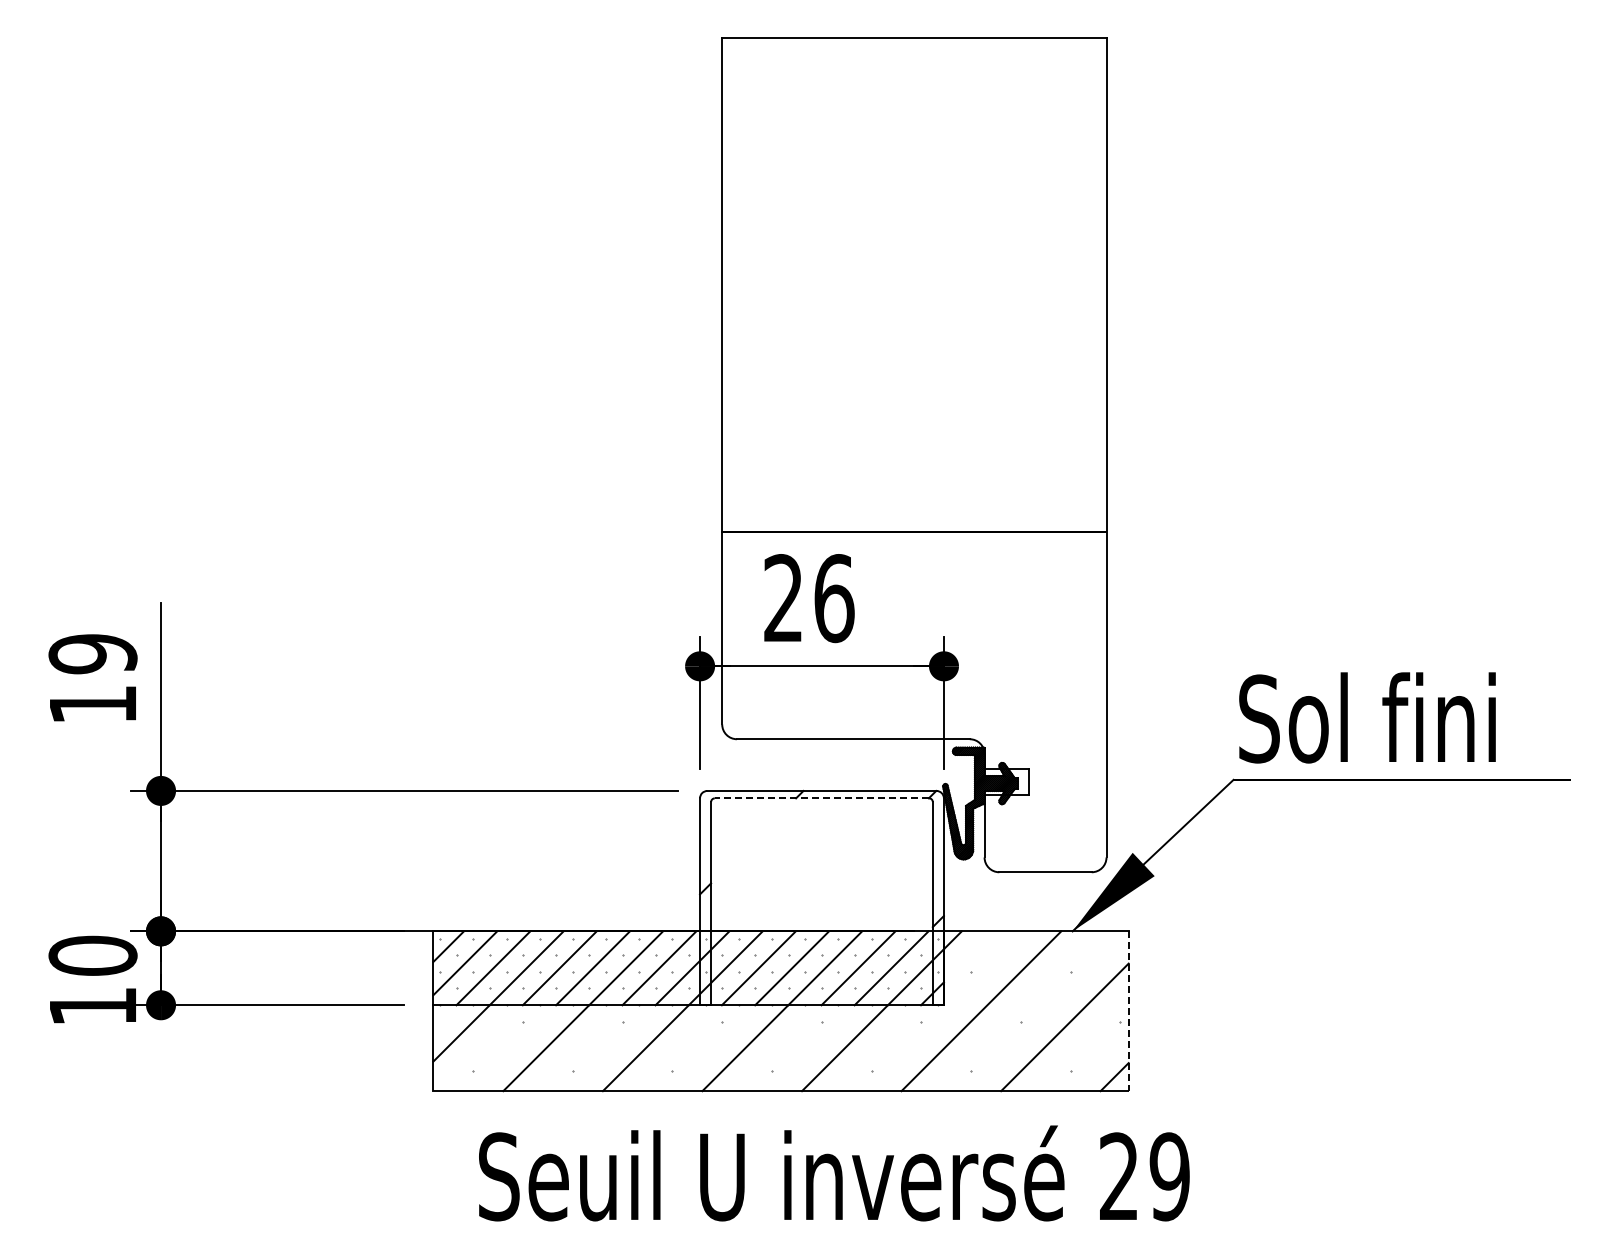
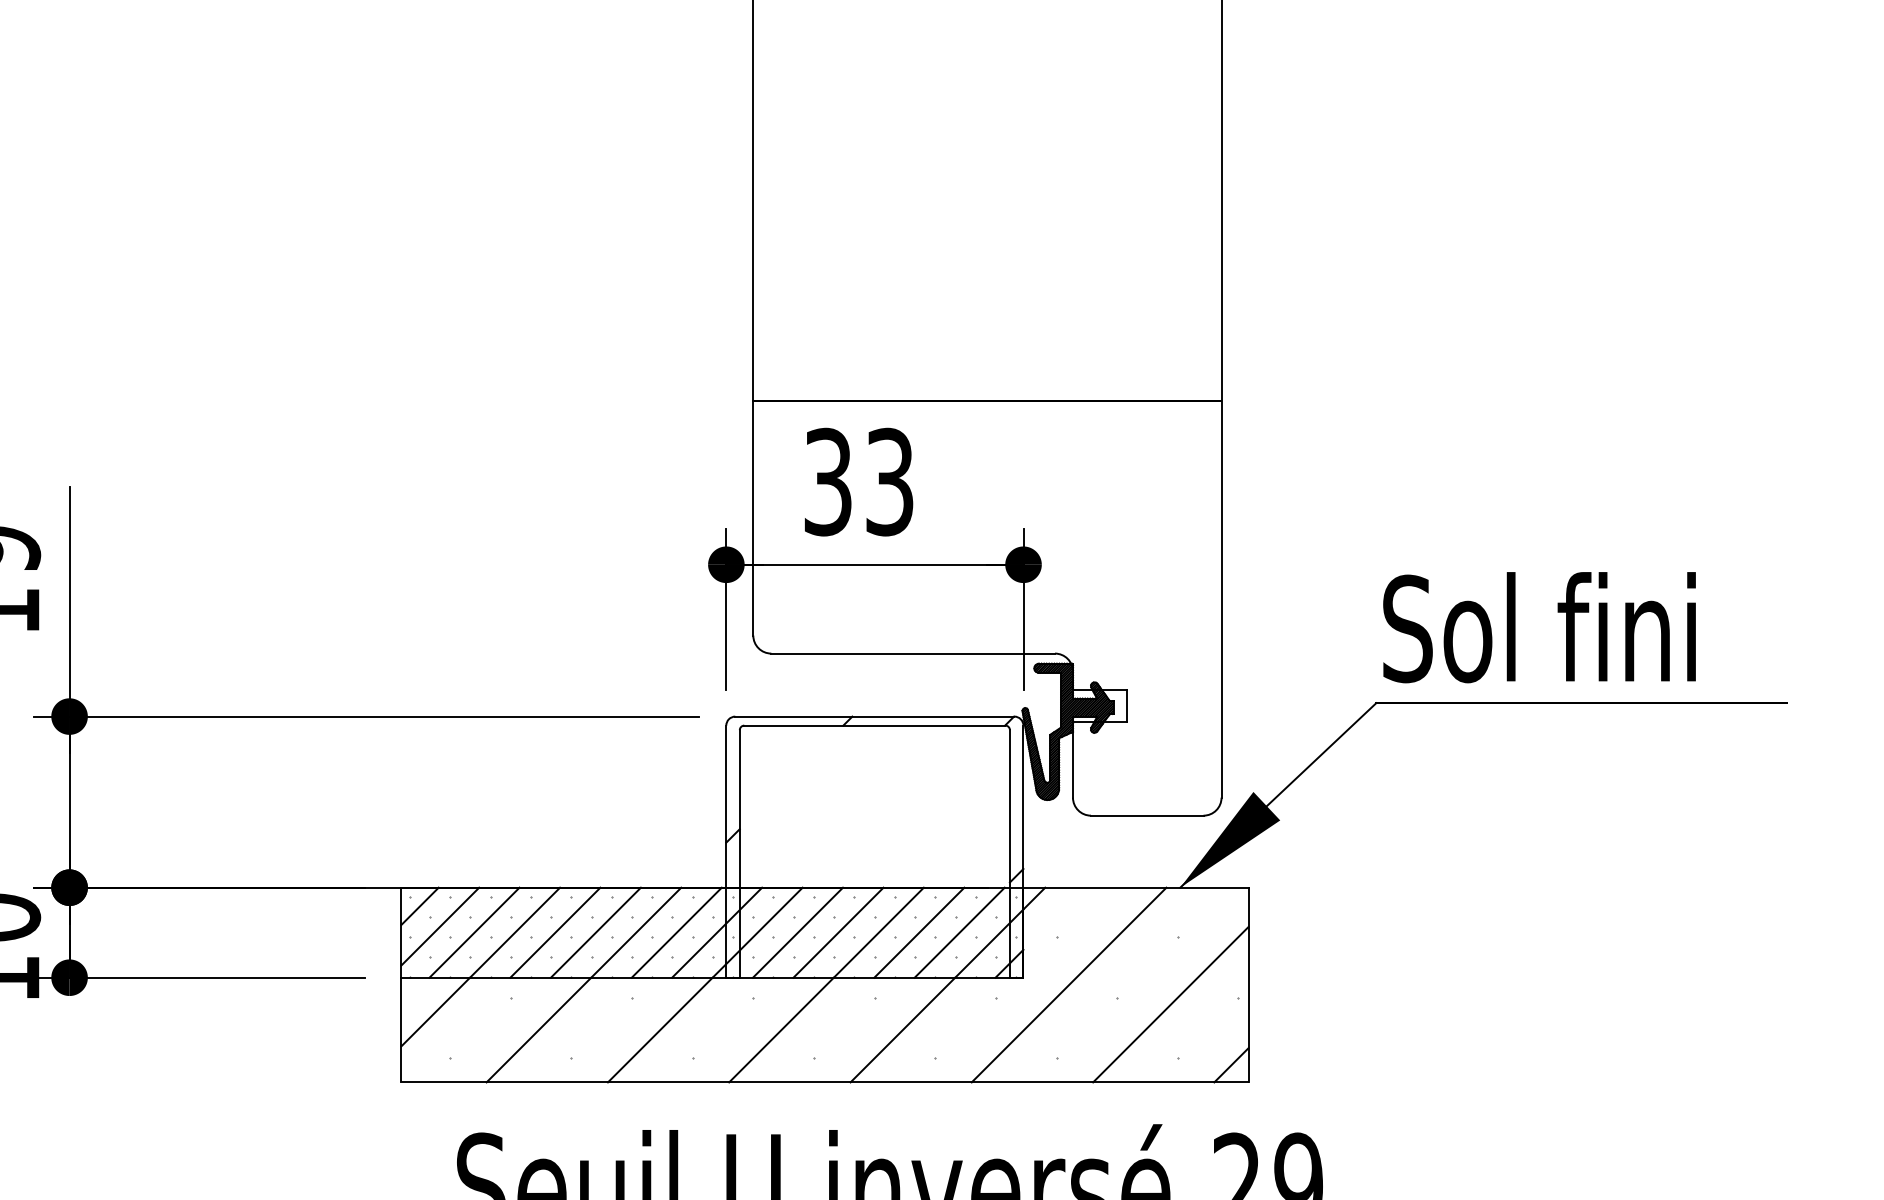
text: (809, 598) -> (859, 482), 26 -> 33
line: (821, 798) -> (874, 725), dashed -> solid
line: (1128, 1011) -> (1248, 985), dashed -> solid

